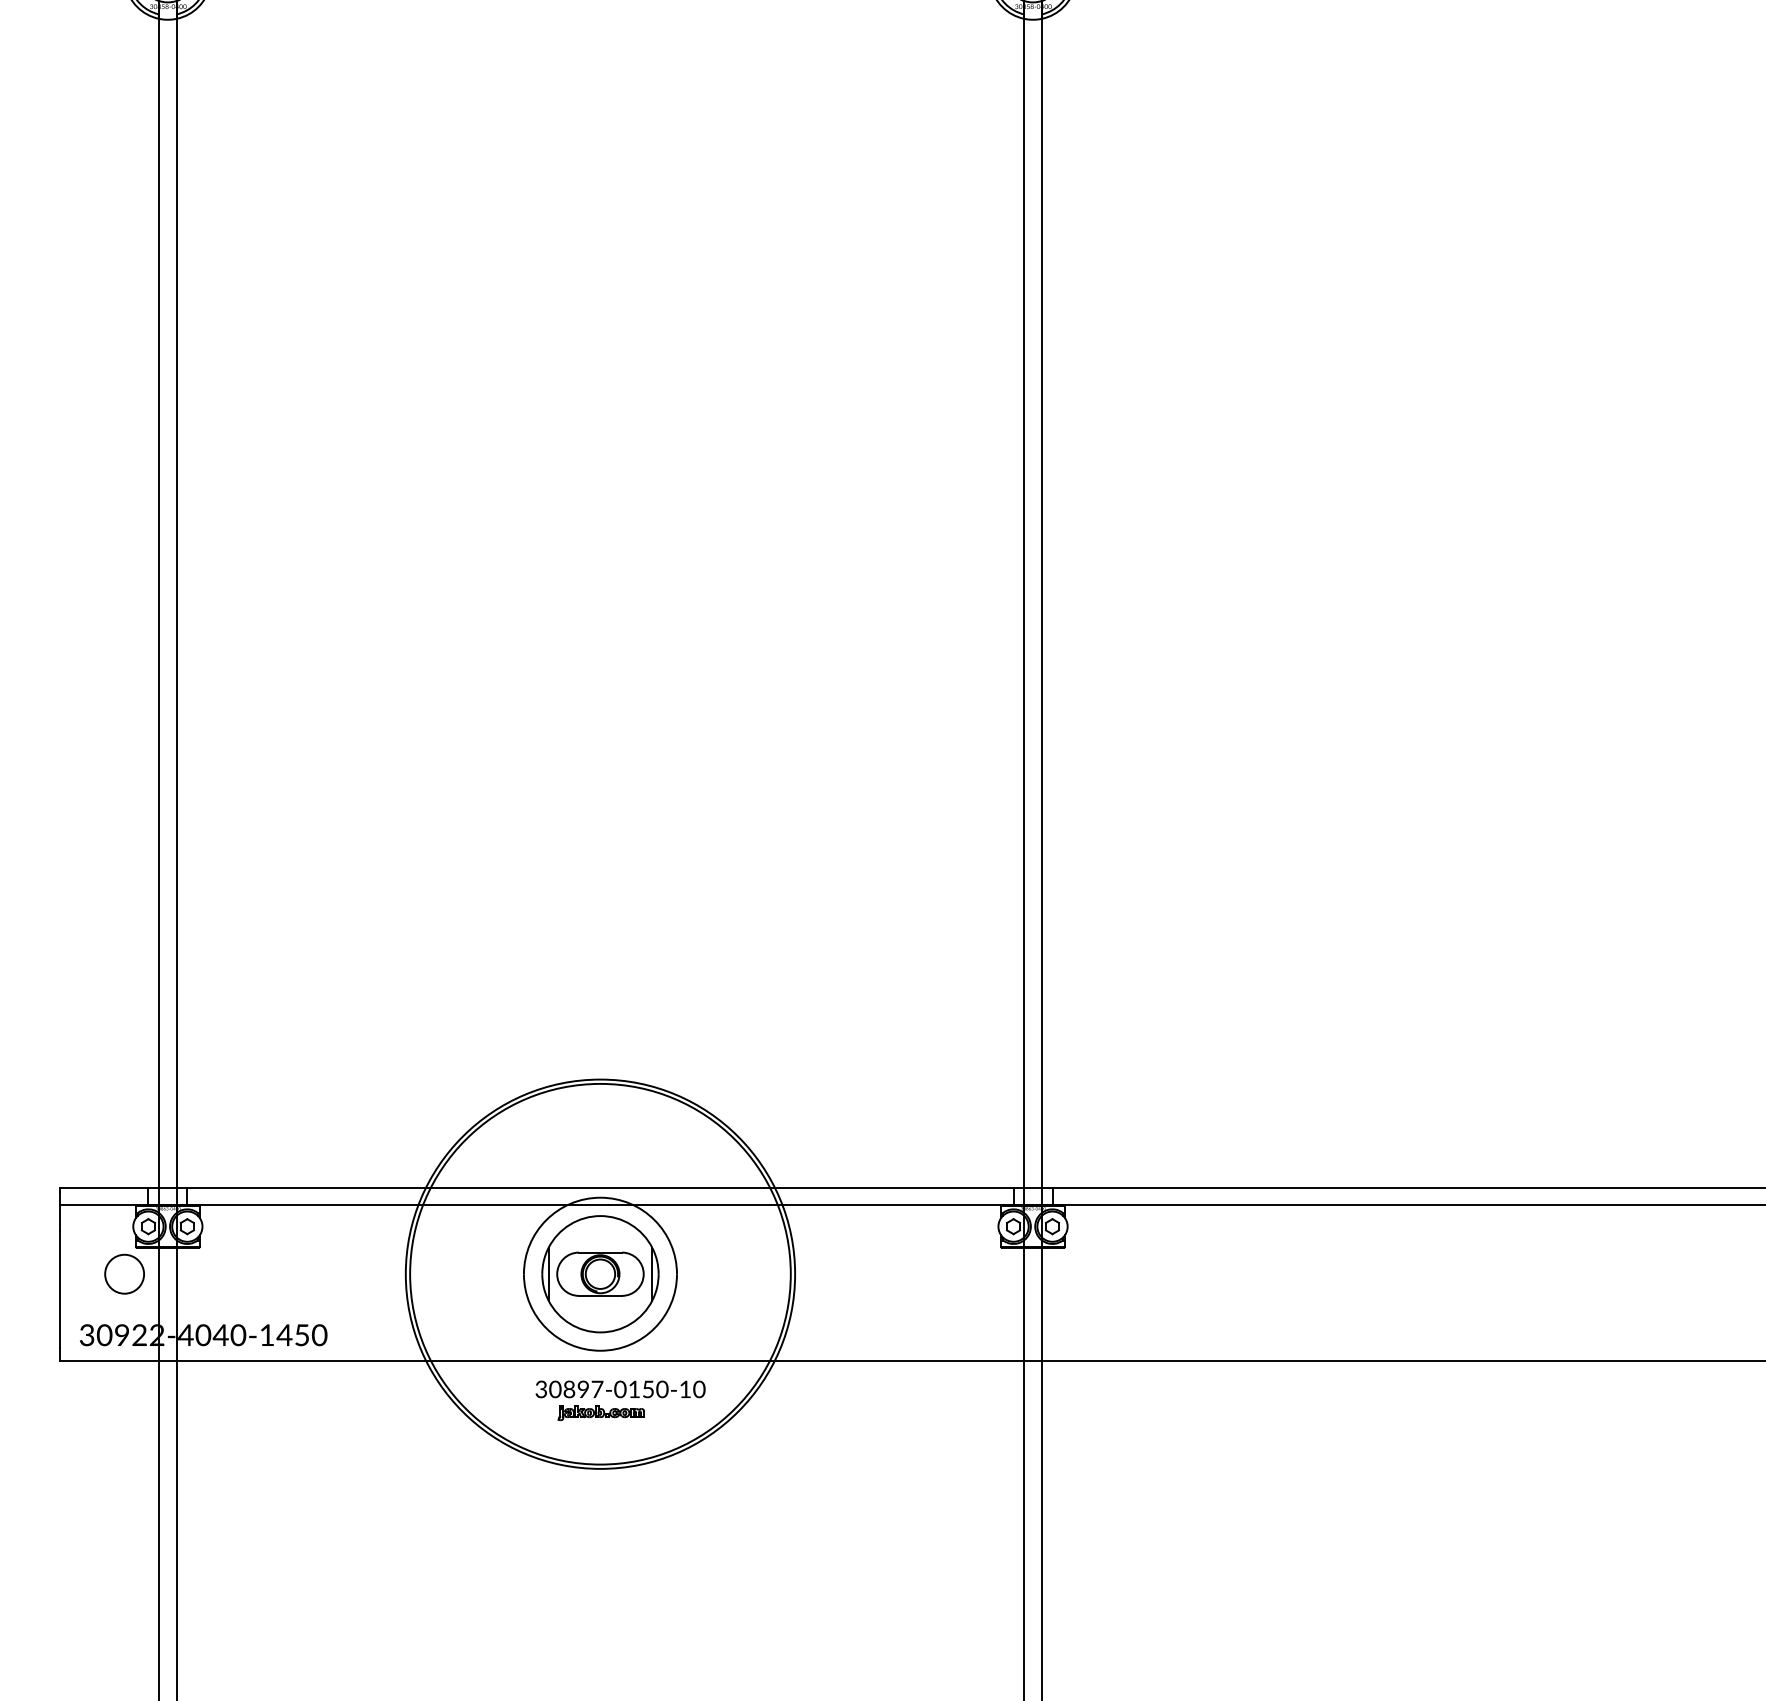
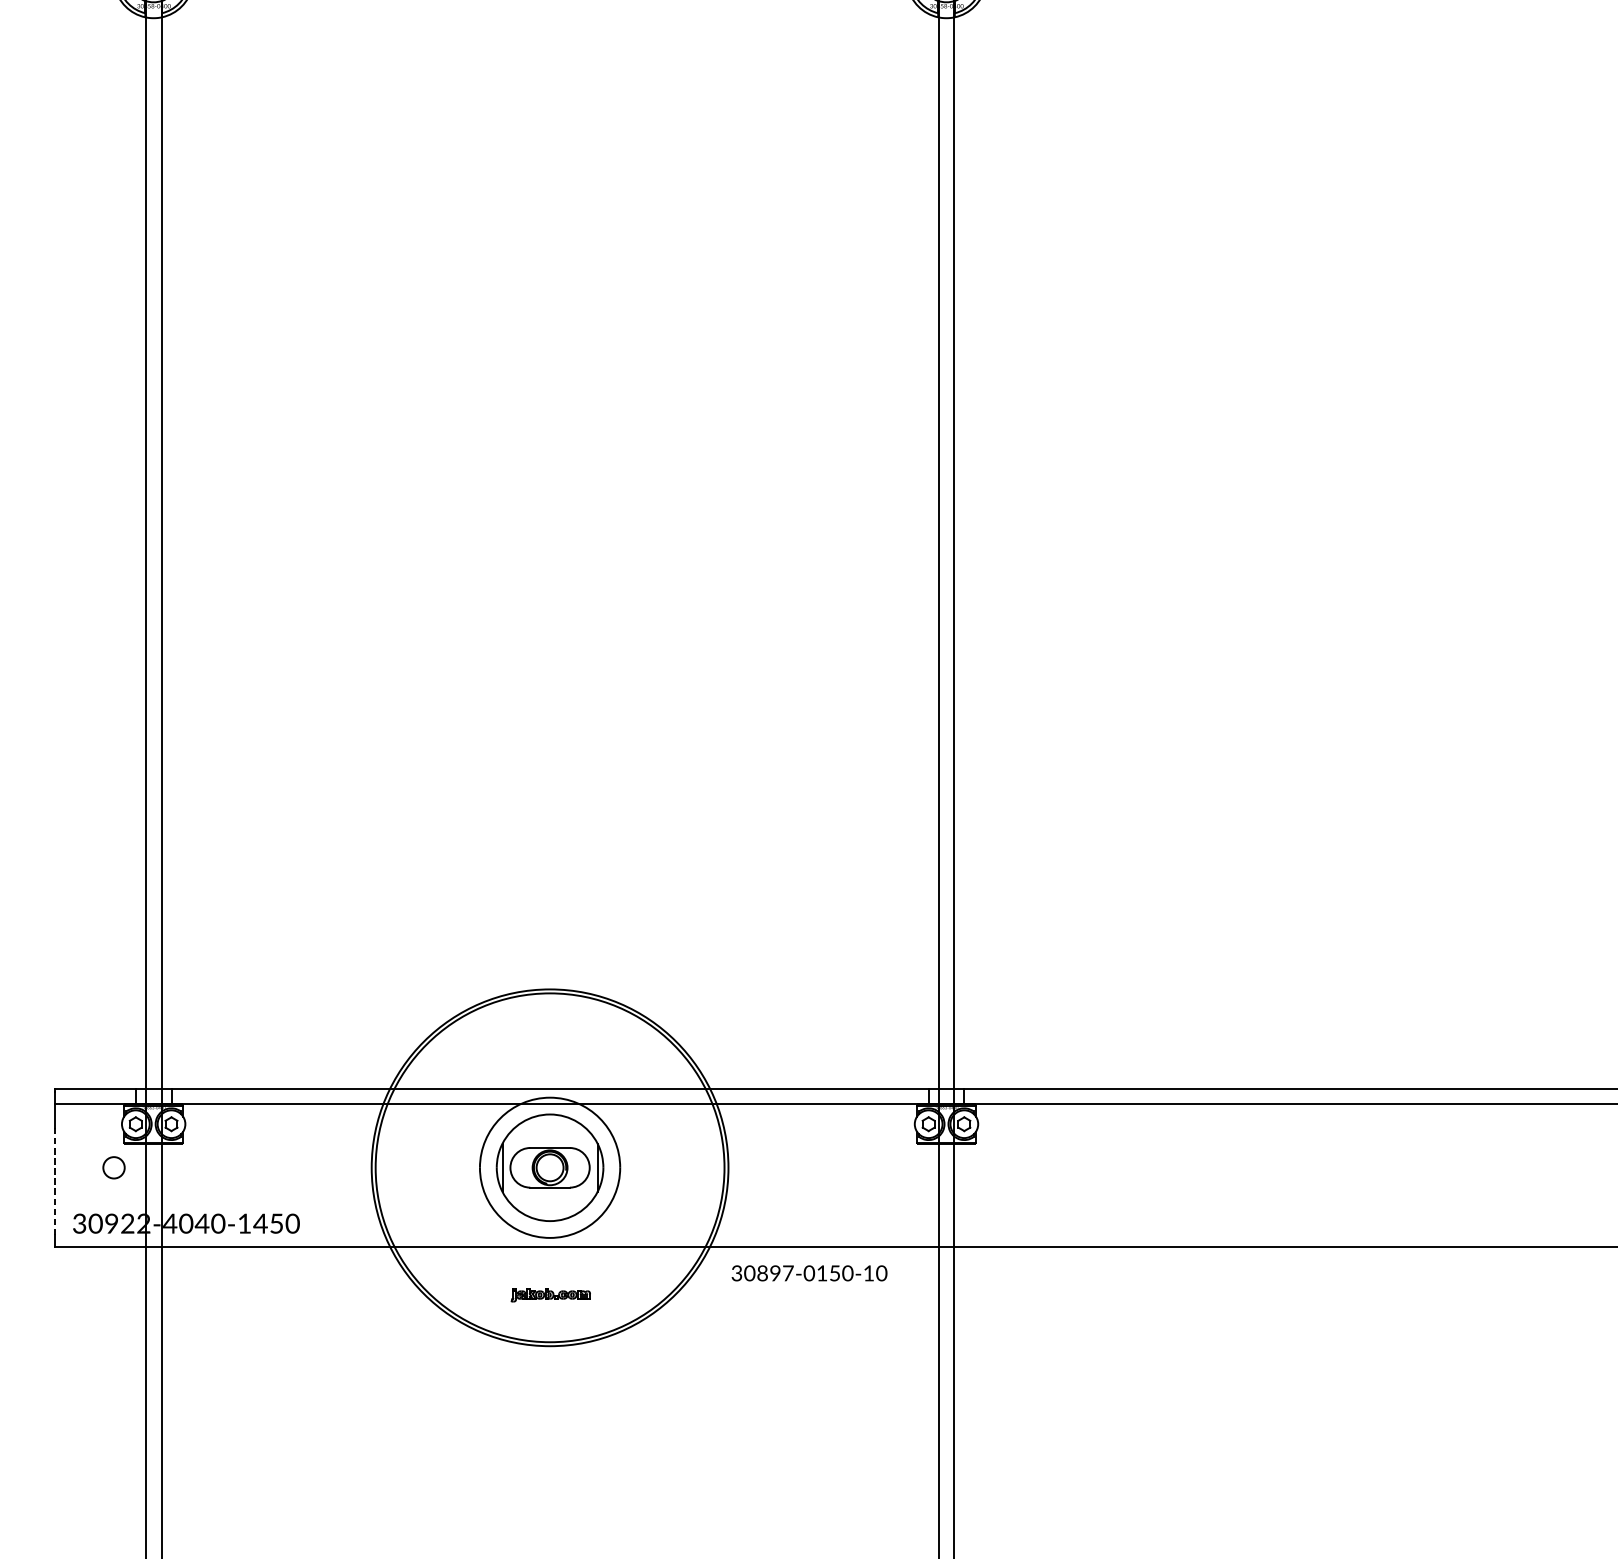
circle: (124, 1273) -> (113, 1167), size x0.6
line: (59, 1288) -> (54, 1180), solid -> dashed
text: (620, 1389) -> (809, 1273), moved

